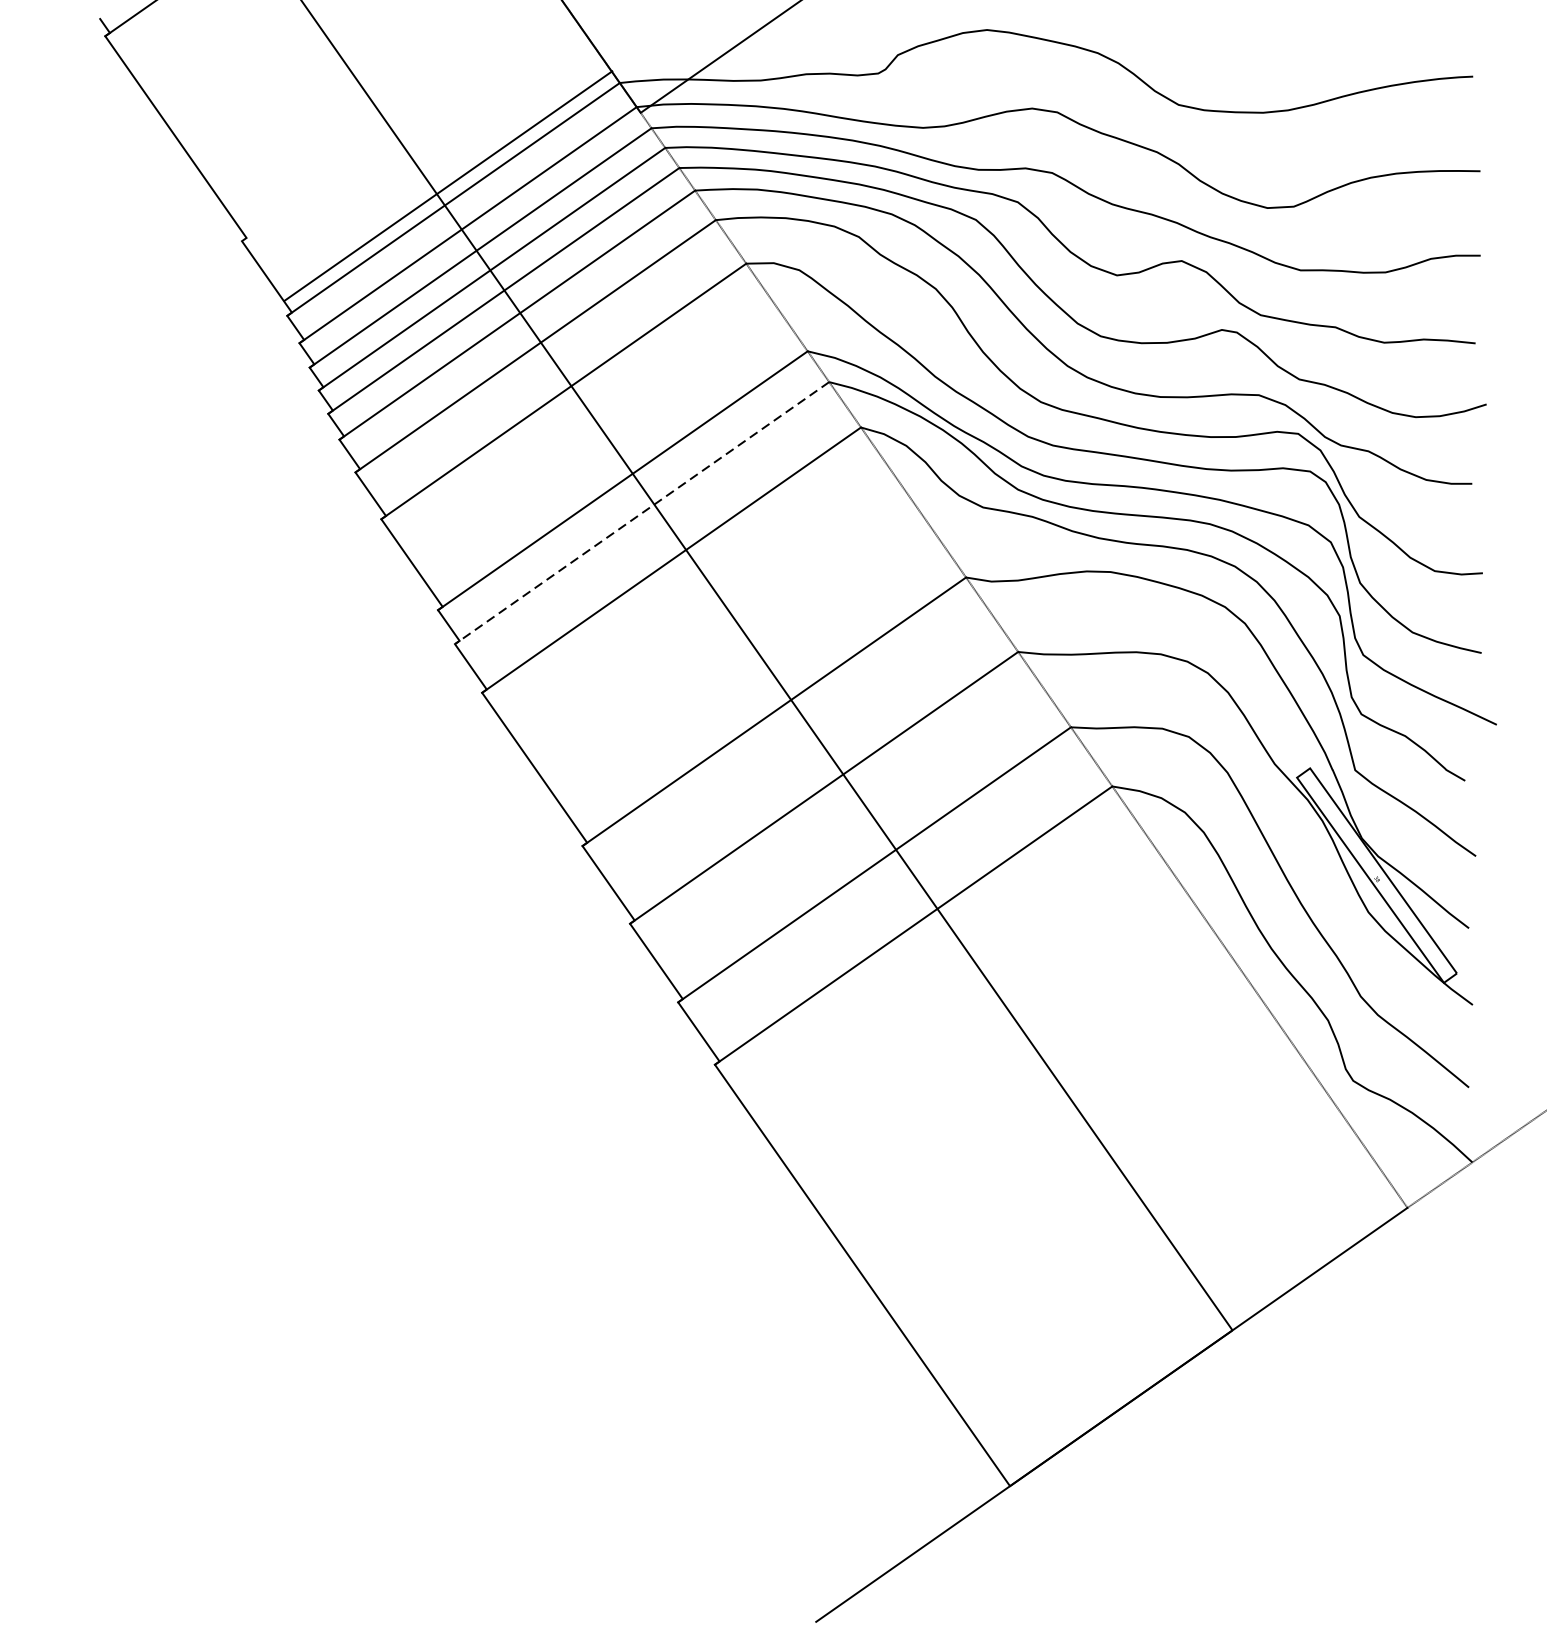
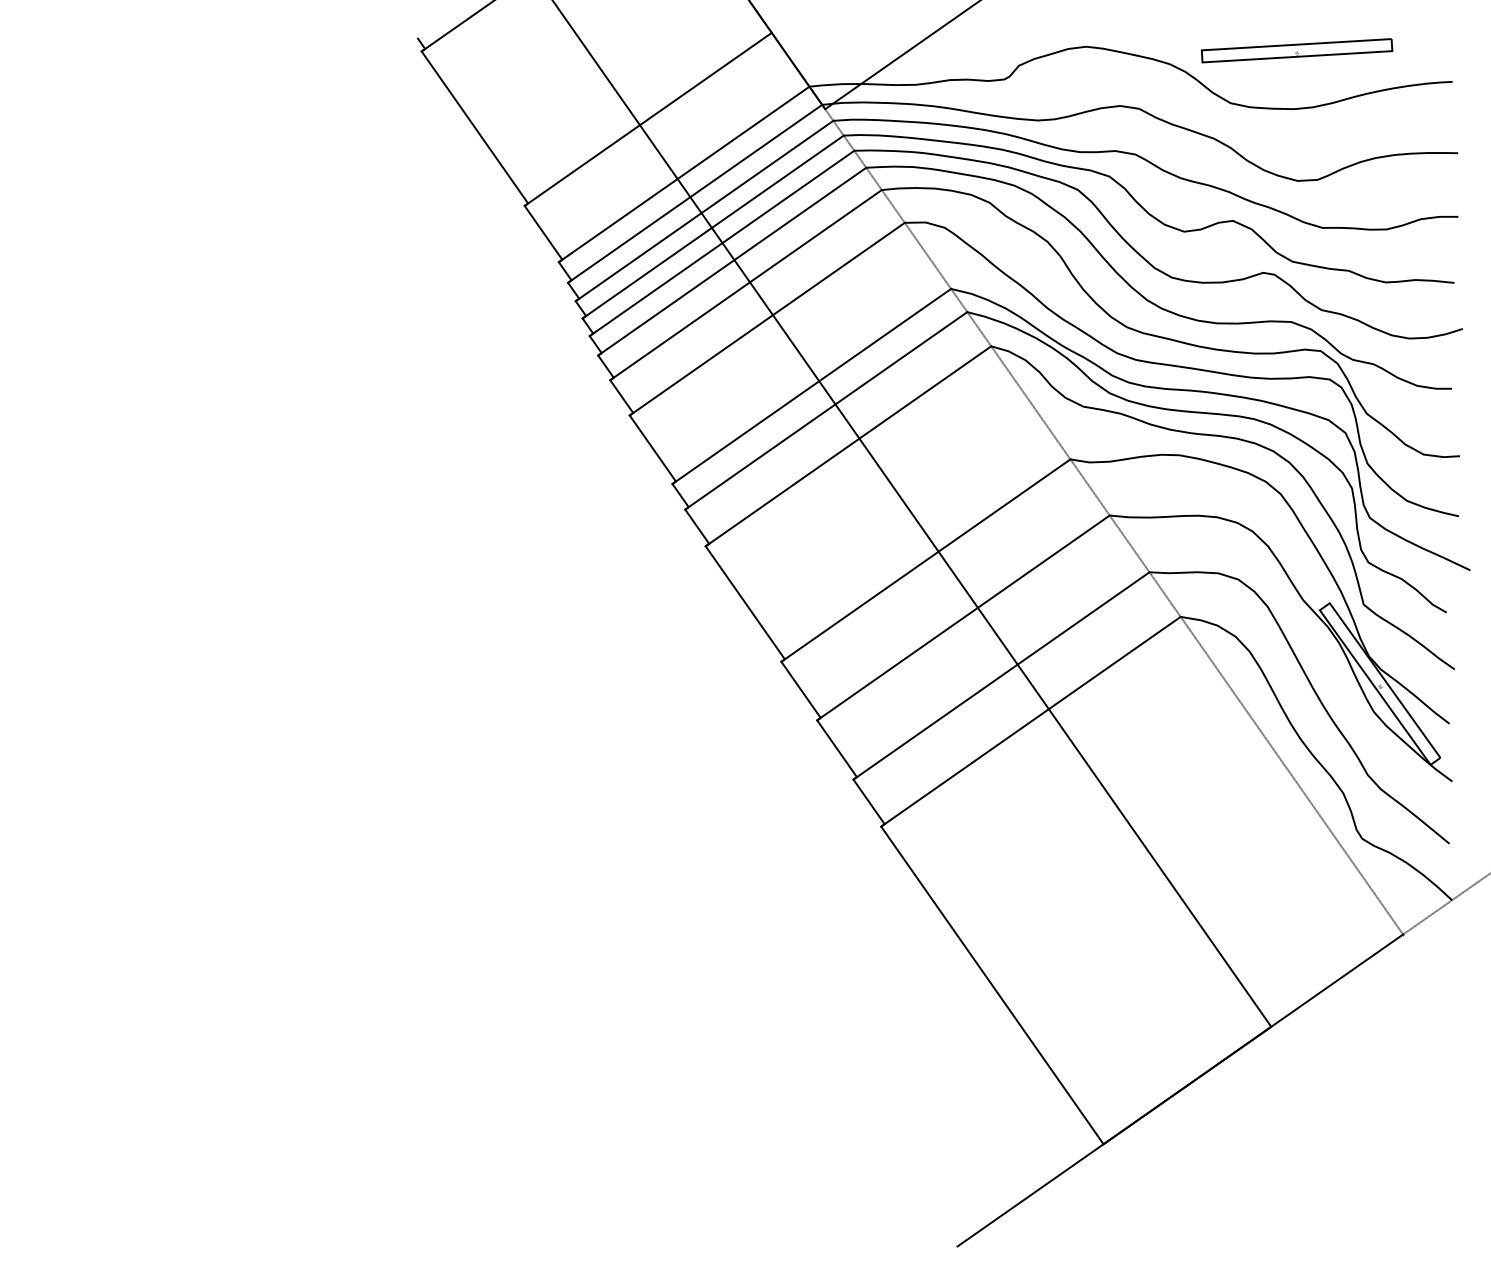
part: (1266, 34) -> (1296, 50), added
line: (447, 184) -> (647, 118), moved
line: (641, 513) -> (825, 411), dashed -> solid

